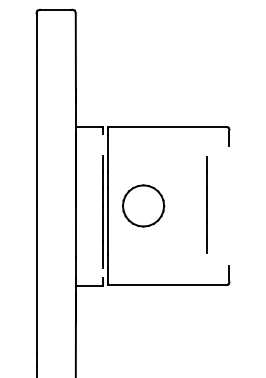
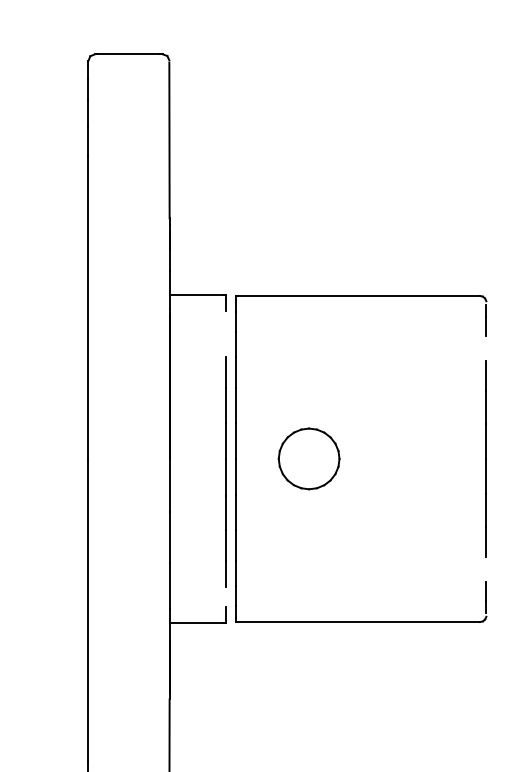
line: (206, 204) -> (484, 457), moved
part: (143, 205) -> (309, 457), size x0.71

